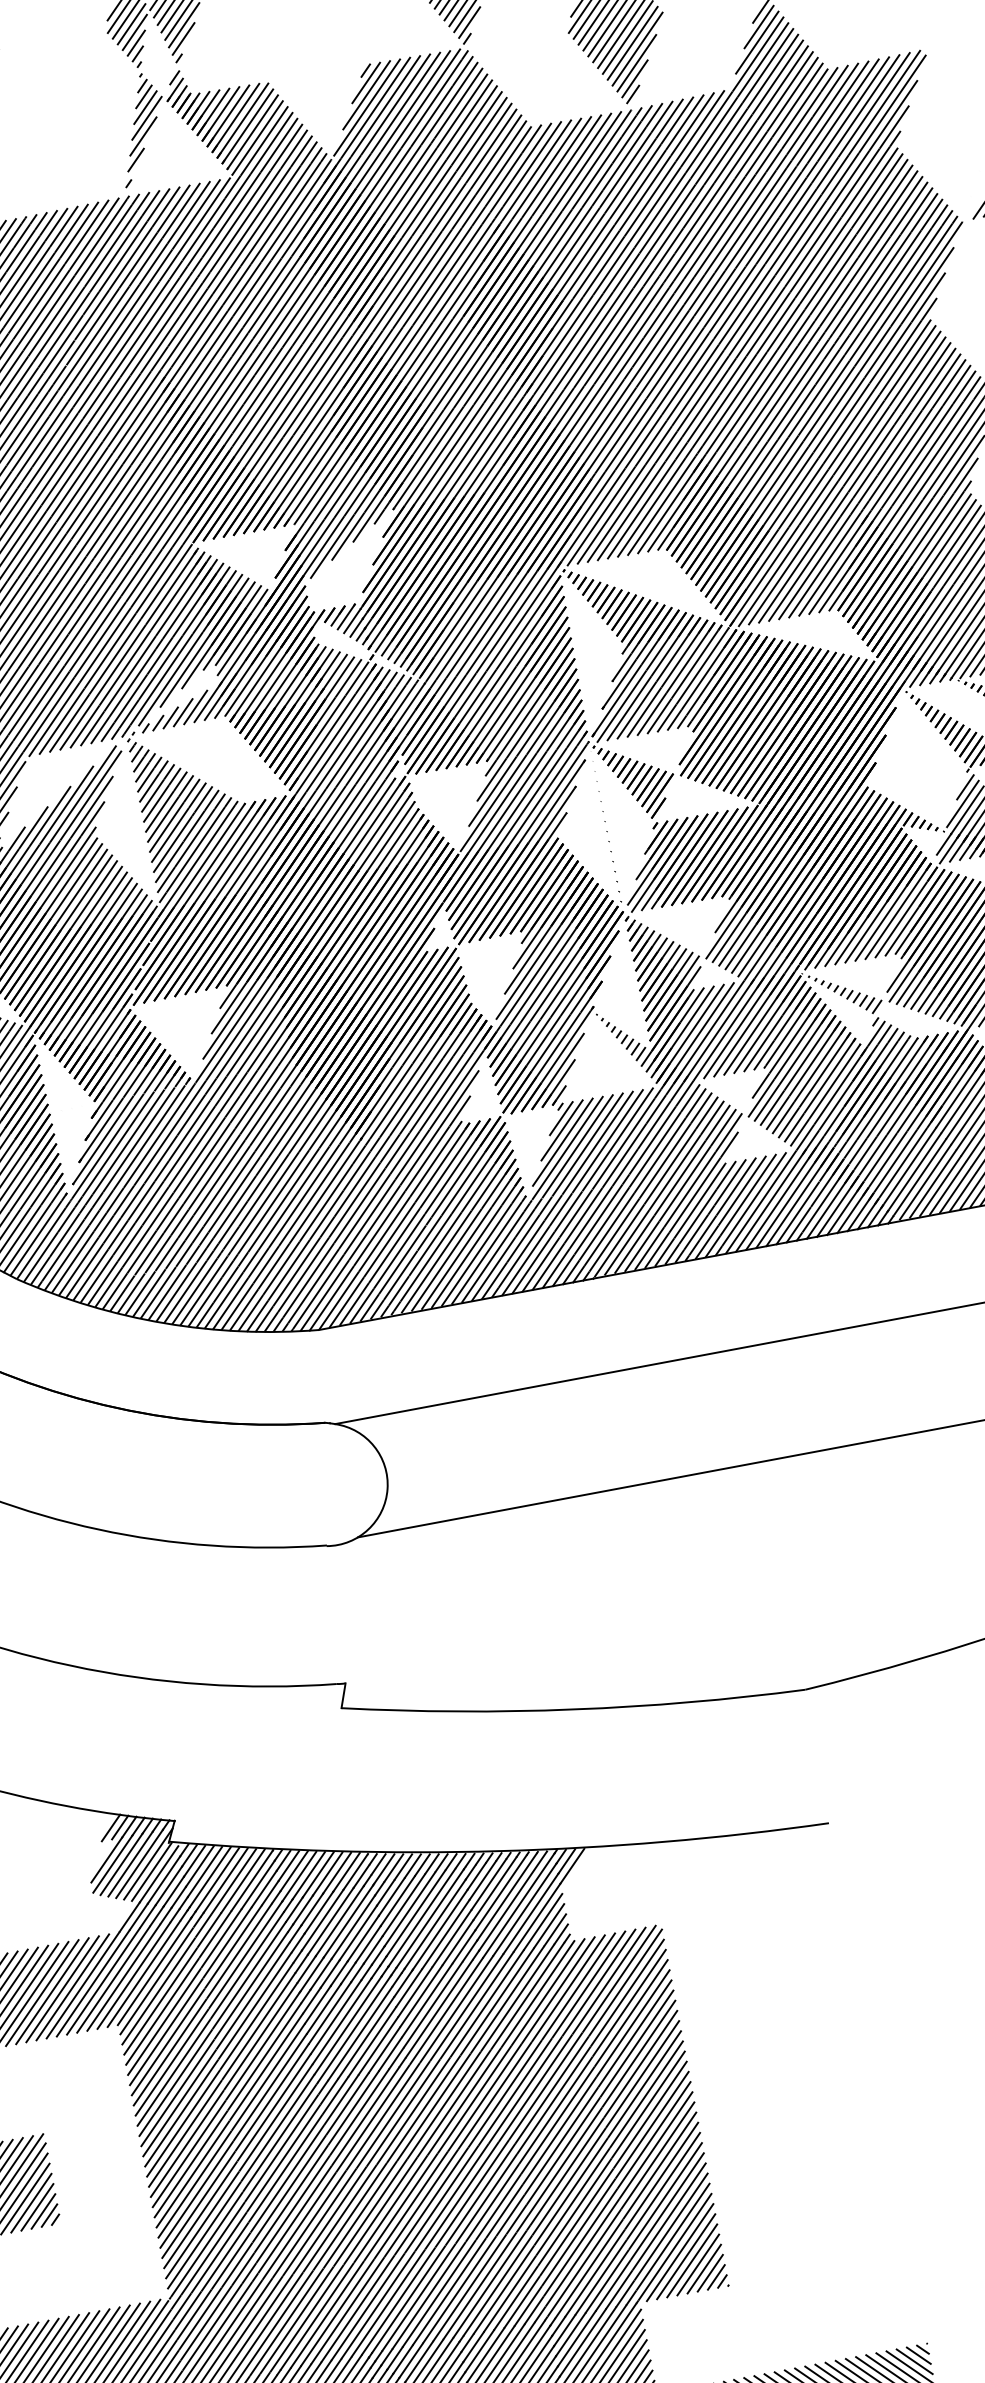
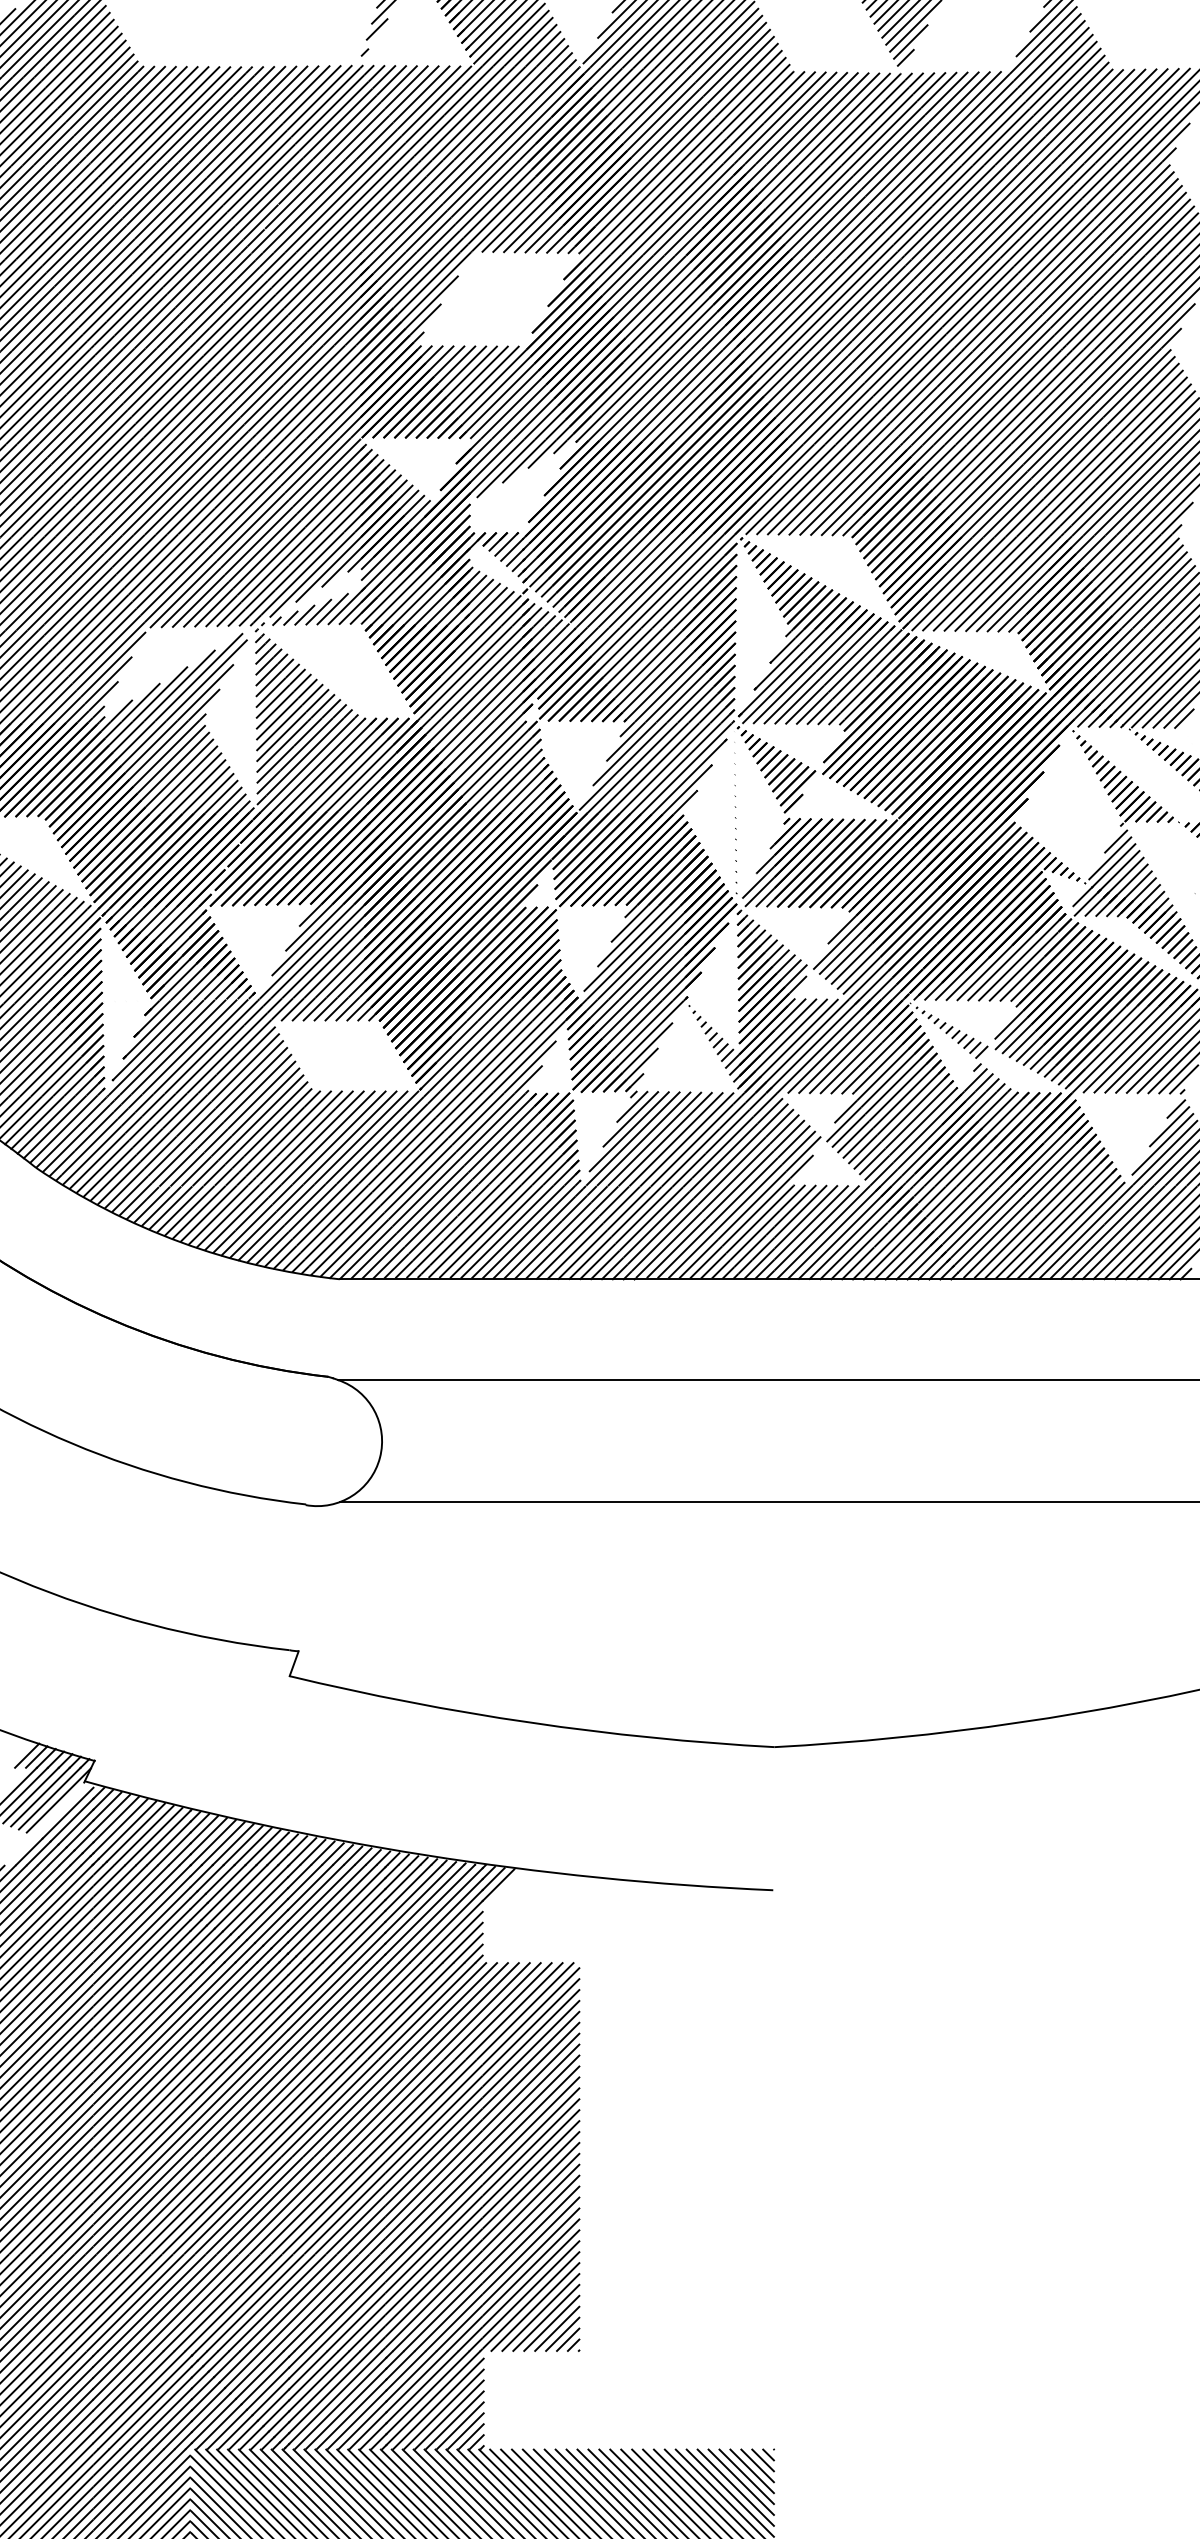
hatch: (297, 390) -> (499, 299), removed
hatch: (287, 1120) -> (347, 1055), removed
line: (151, 1872) -> (60, 1809), removed

